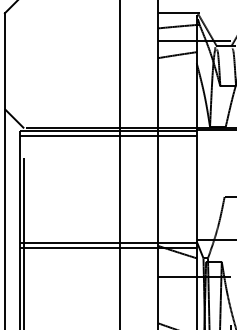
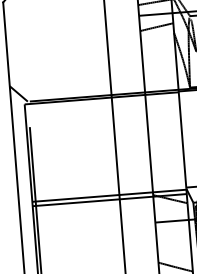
line: (108, 136) -> (102, 102), removed

